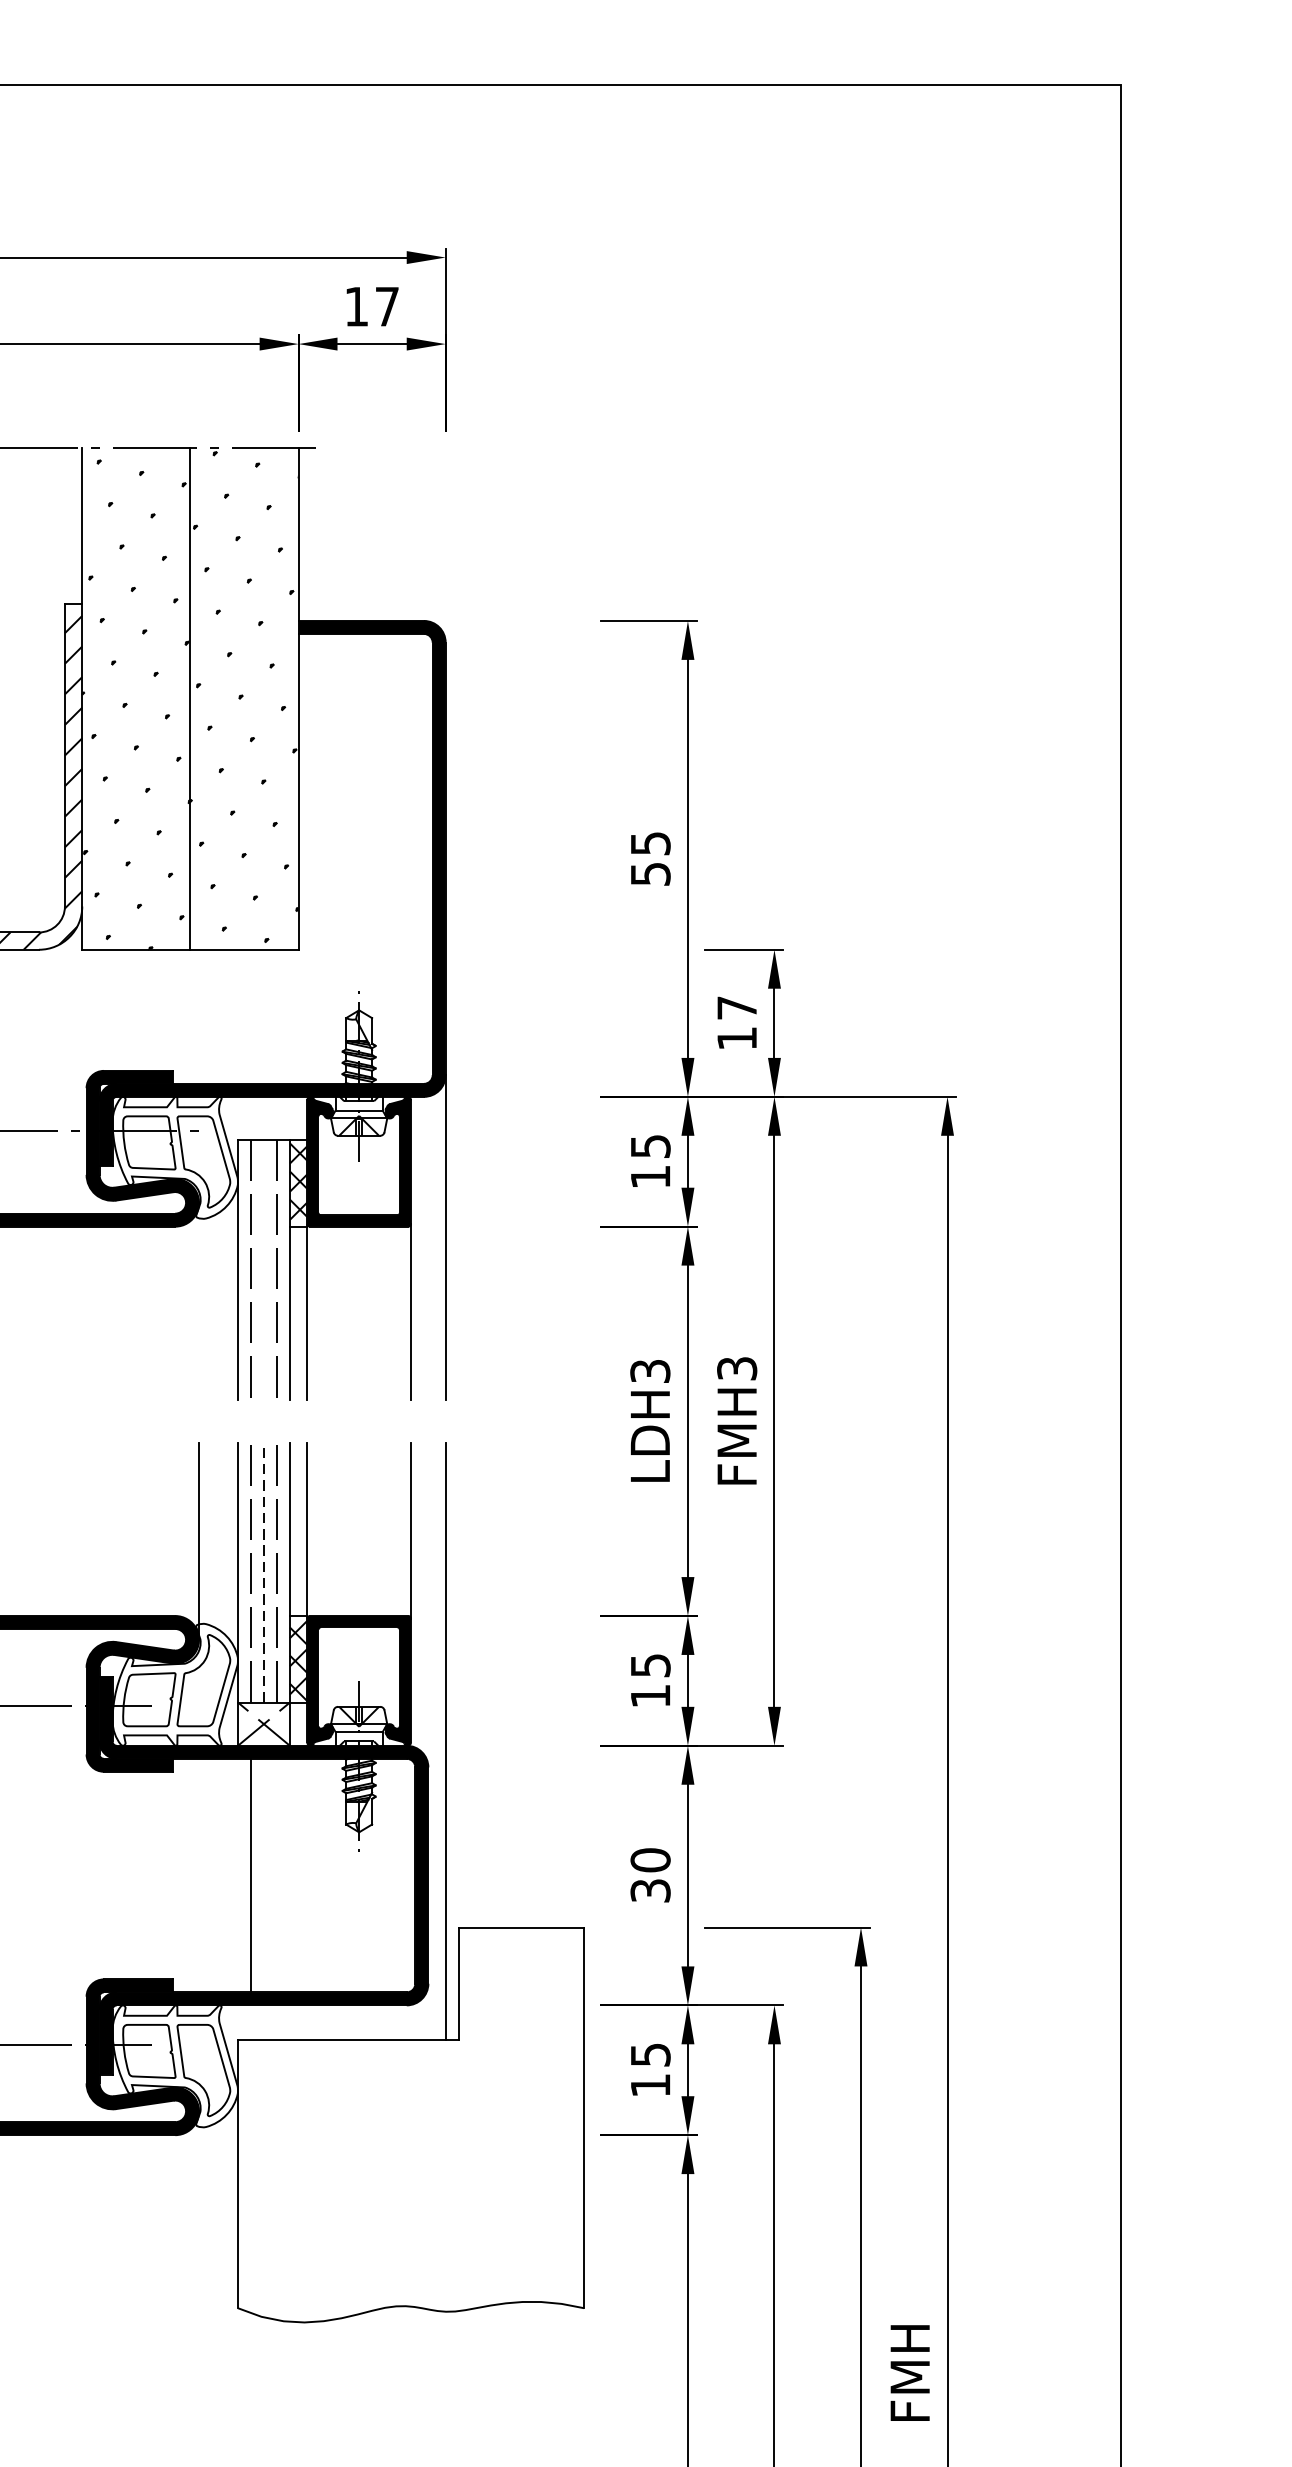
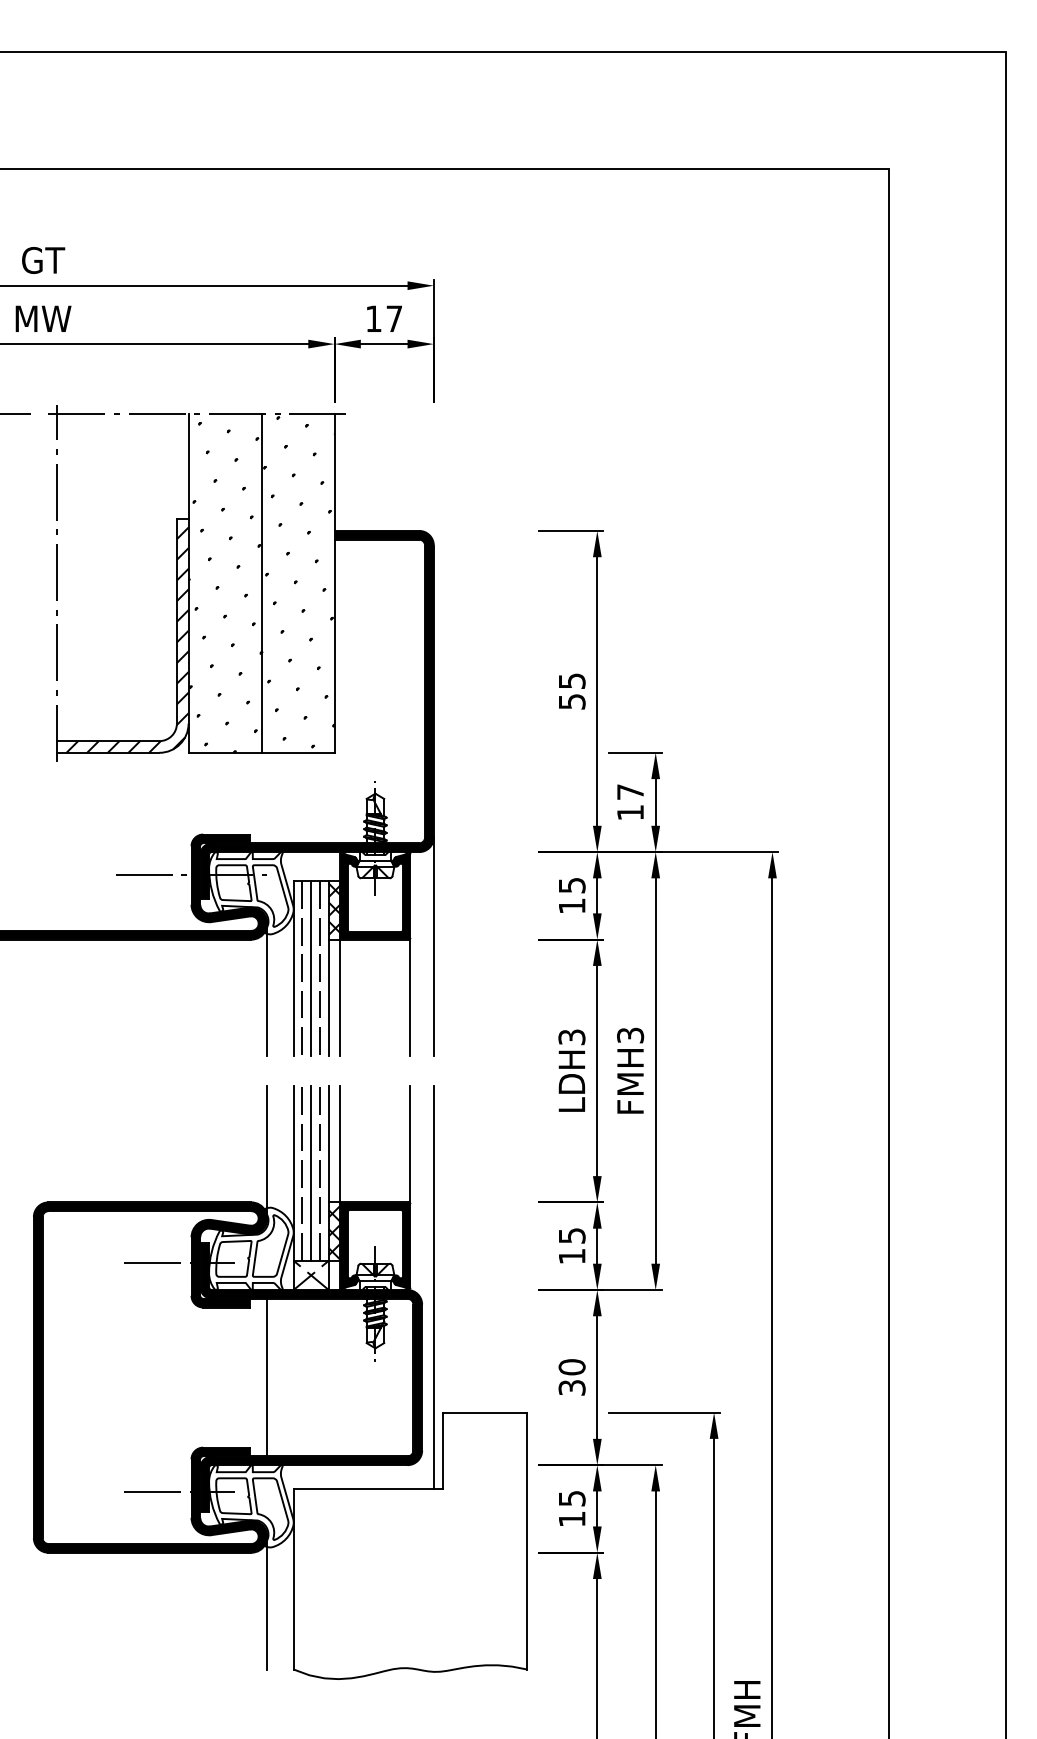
line: (264, 1269) -> (311, 968), added
line: (199, 1300) -> (267, 989), added
line: (264, 1573) -> (311, 1173), dashed -> solid
line: (251, 1875) -> (267, 1377), moved
line: (199, 2208) -> (267, 1602), added

